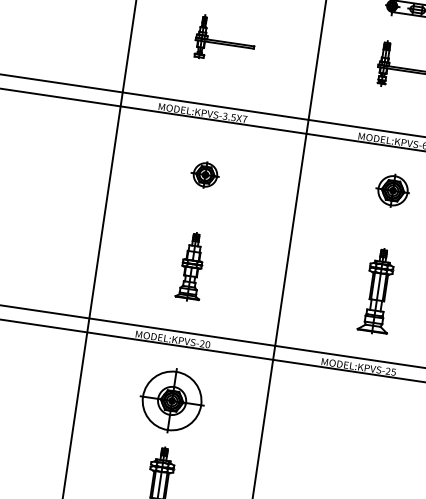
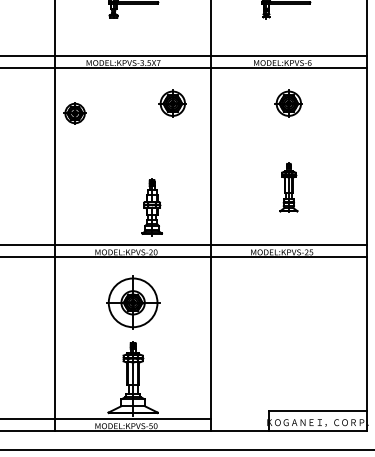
part: (254, 169) -> (172, 103), added
part: (204, 174) -> (74, 113), moved
part: (191, 266) -> (151, 207), moved
part: (377, 290) -> (288, 187), size x0.7

